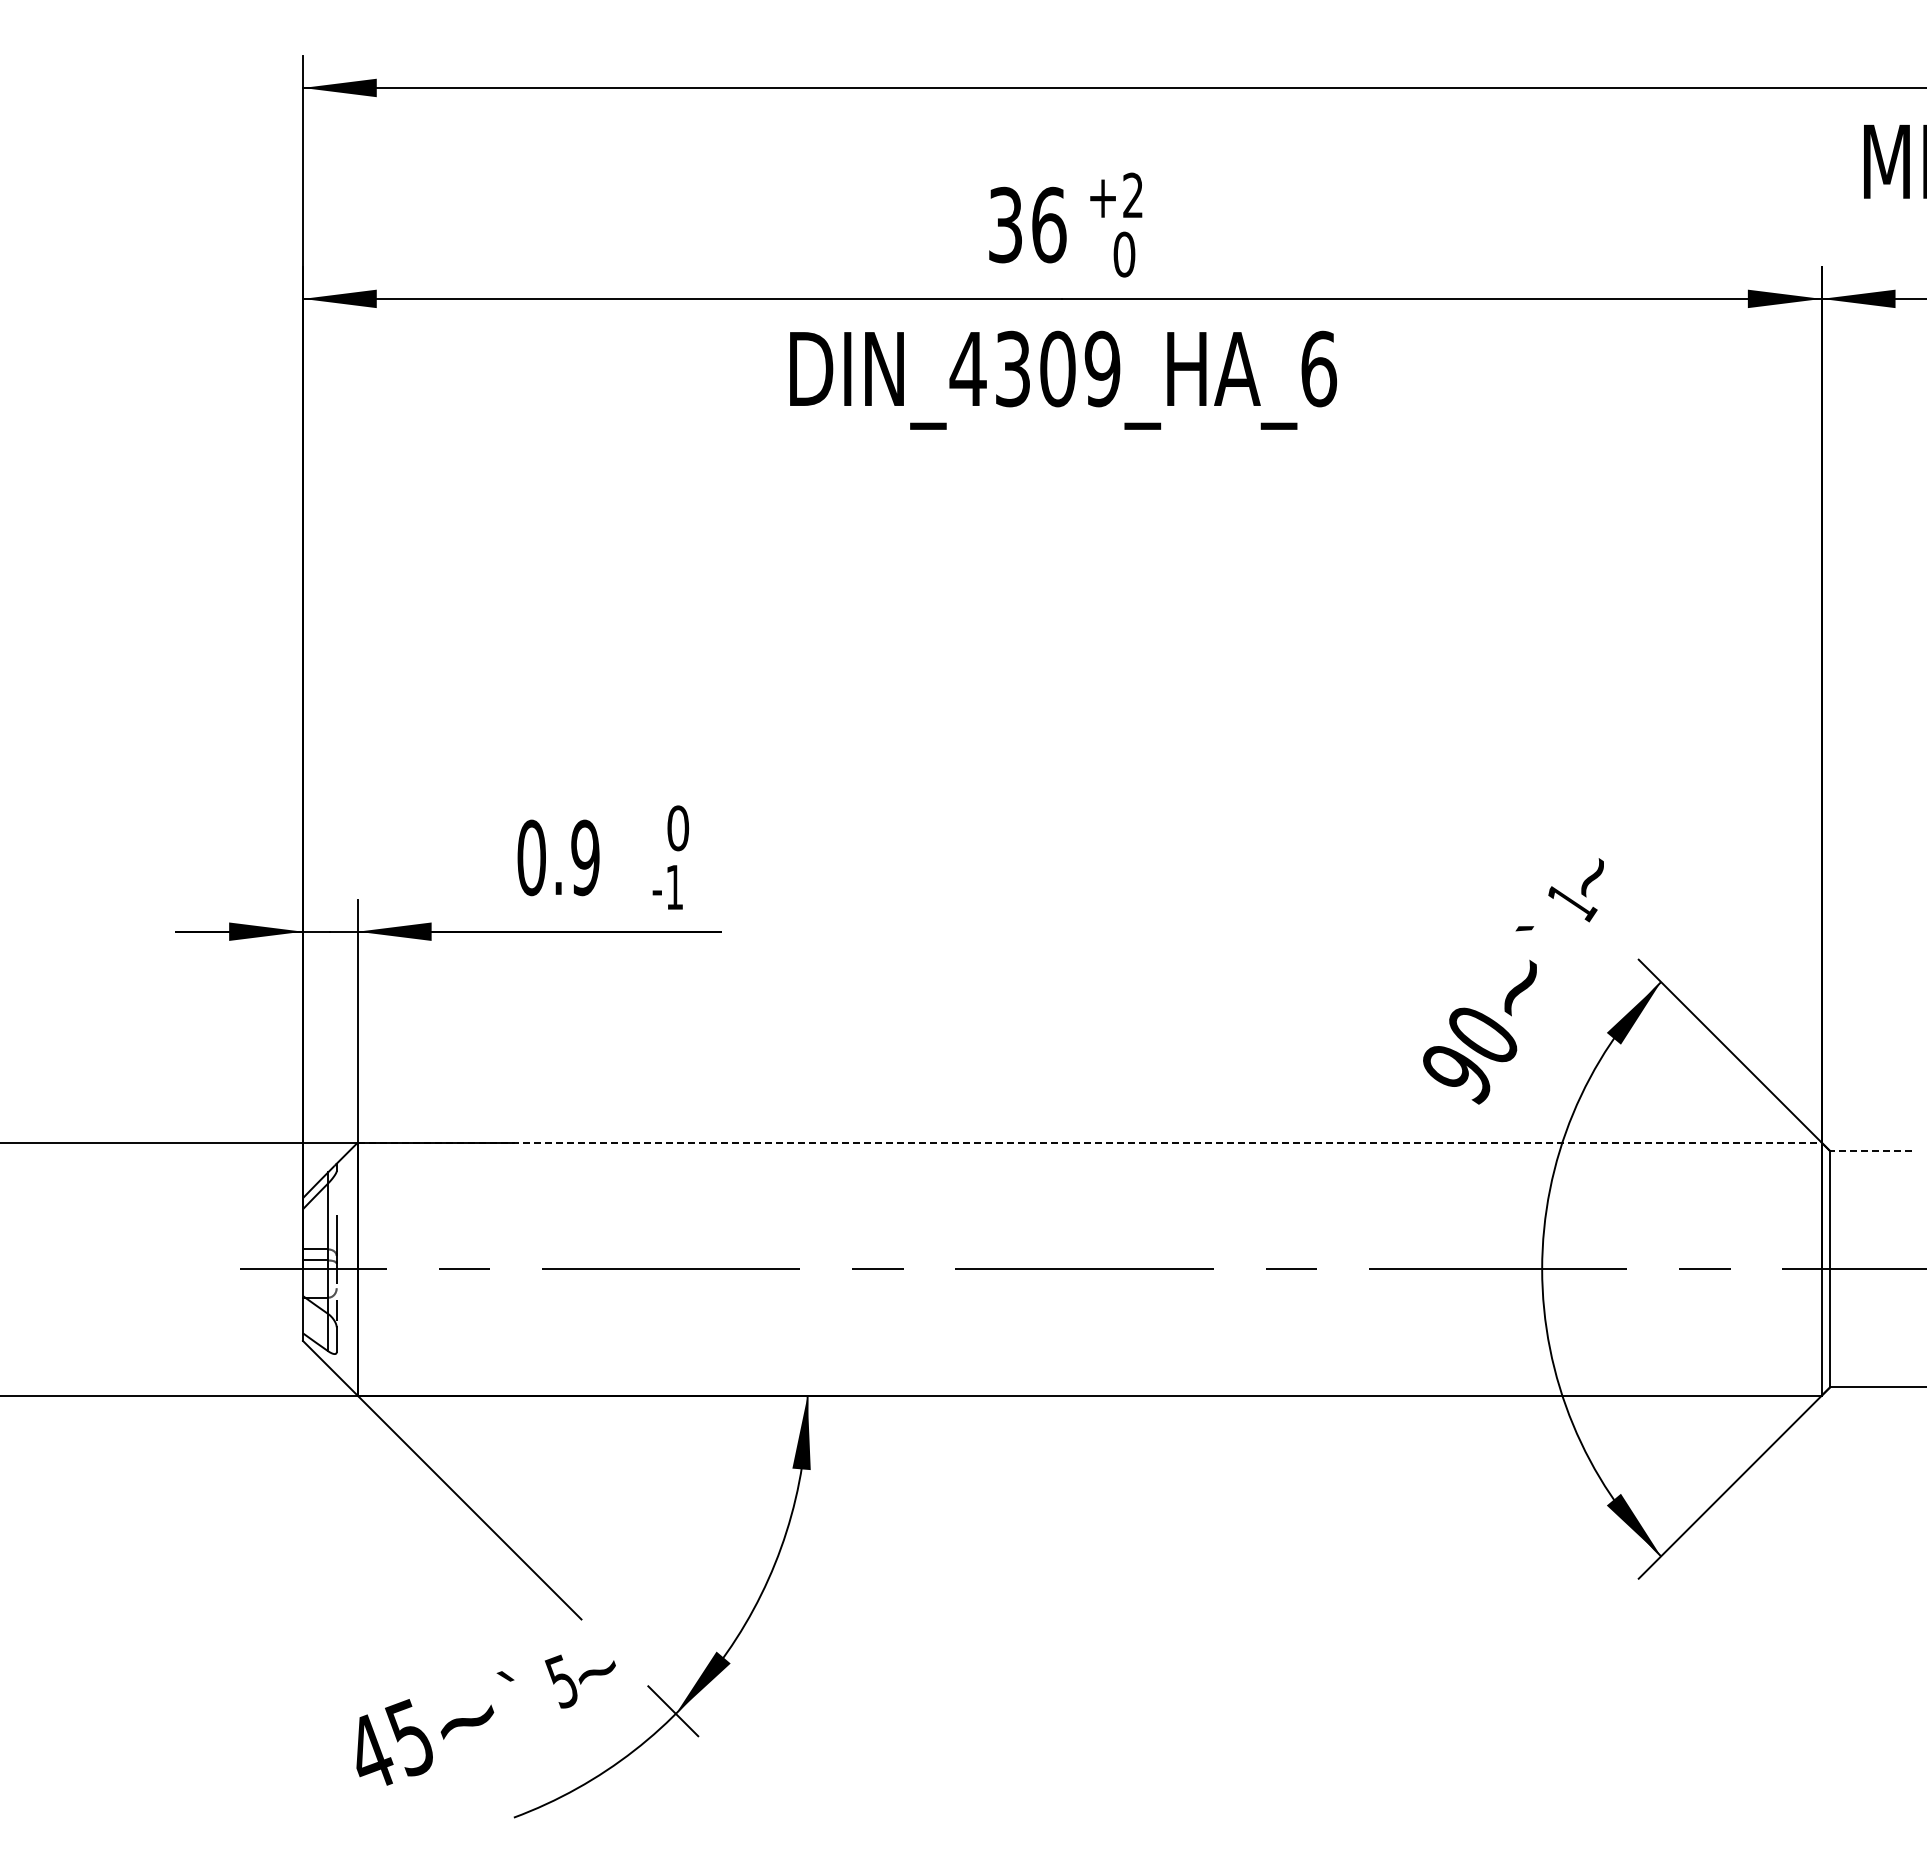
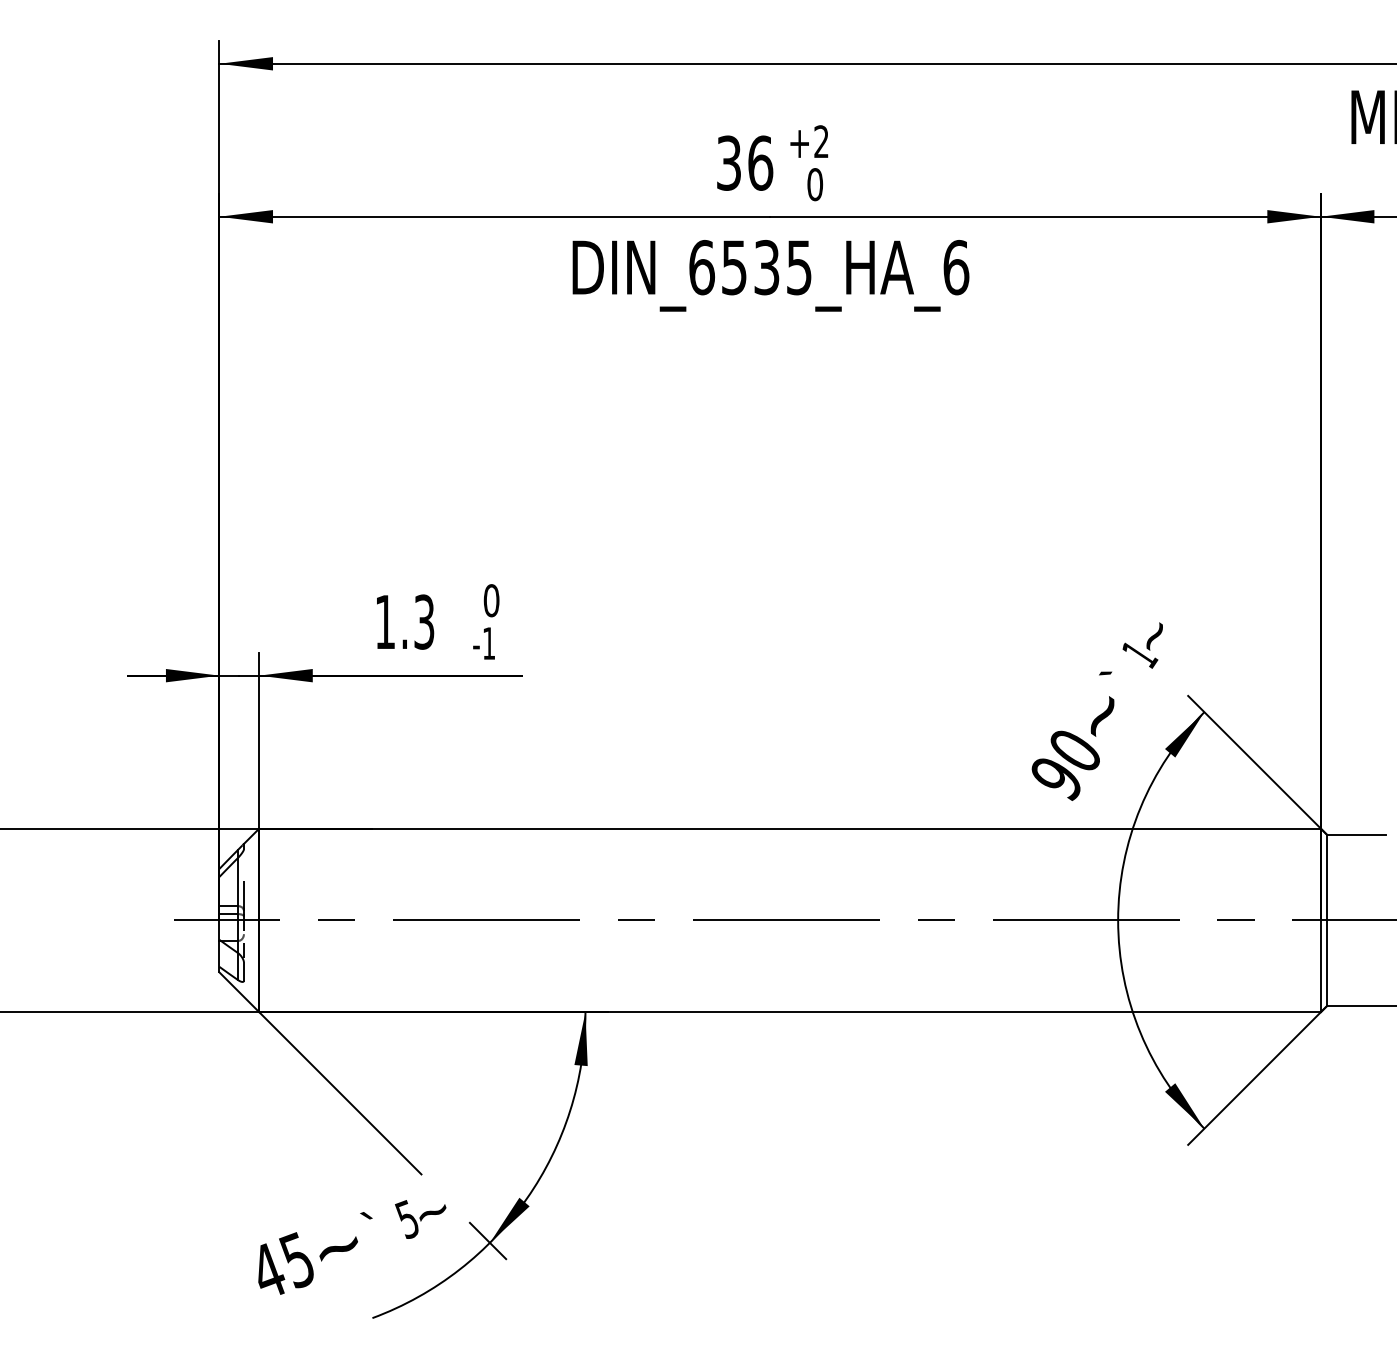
text: (1034, 368) -> (749, 267), DIN_4309_HA_6 -> DIN_6535_HA_6
text: (558, 857) -> (404, 621), 0.9 -> 1.3
line: (1089, 1142) -> (789, 828), dashed -> solid
line: (1870, 1151) -> (1356, 835), dashed -> solid

